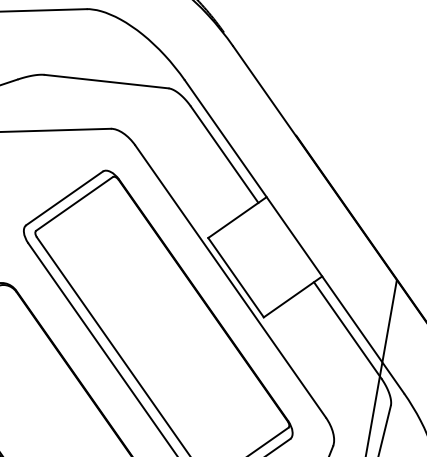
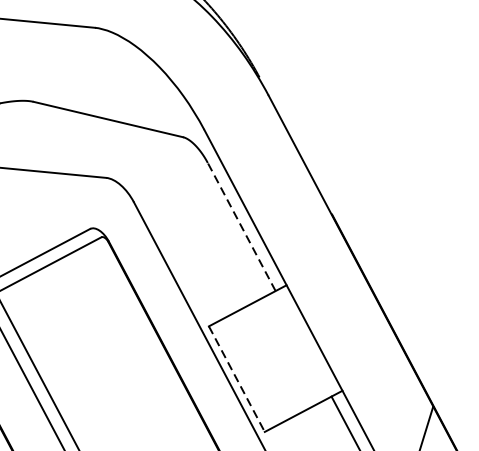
line: (224, 154) -> (241, 226), solid -> dashed
line: (236, 278) -> (237, 380), solid -> dashed

